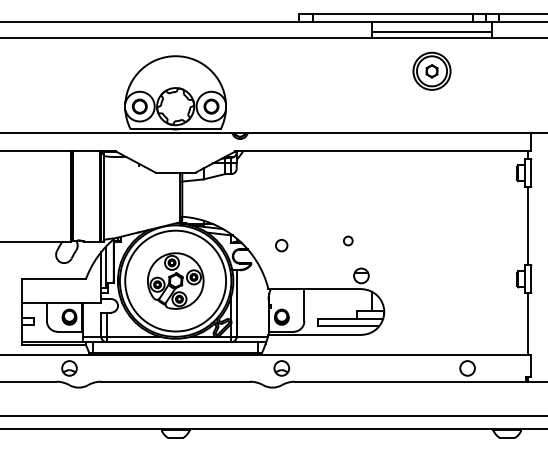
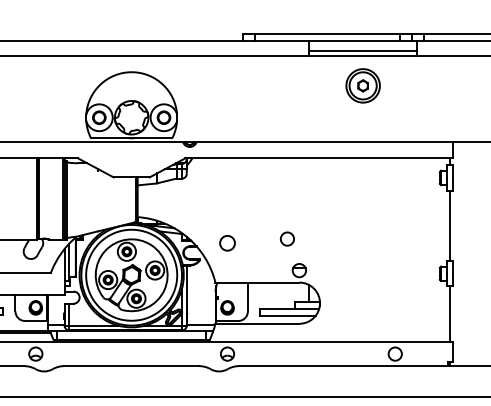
circle: (348, 240) -> (287, 238), size x1.67
circle: (281, 245) -> (227, 243), size x1.43
part: (175, 280) -> (131, 274), size x1.43

